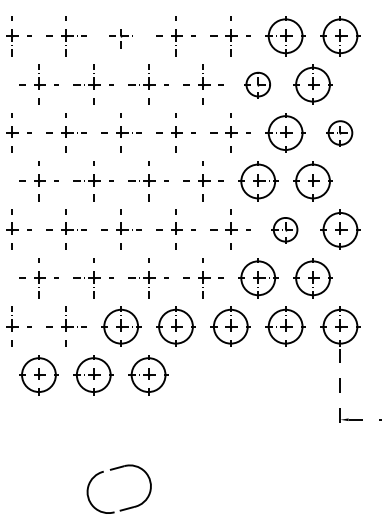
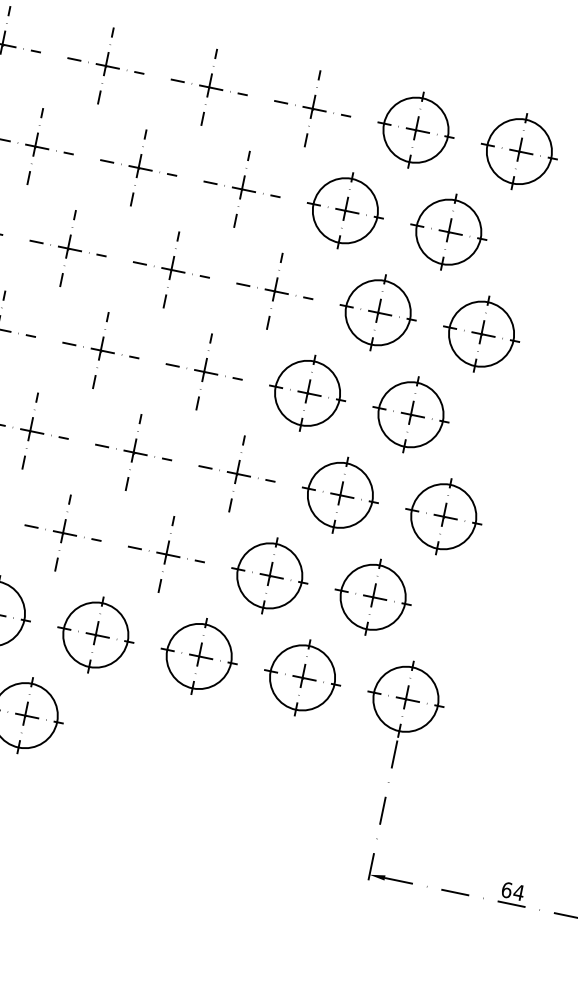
part: (121, 36) -> (106, 66), size x1.67
part: (258, 84) -> (345, 210), size x1.43
part: (340, 132) -> (481, 333), size x1.43
part: (285, 229) -> (340, 494), size x1.43

